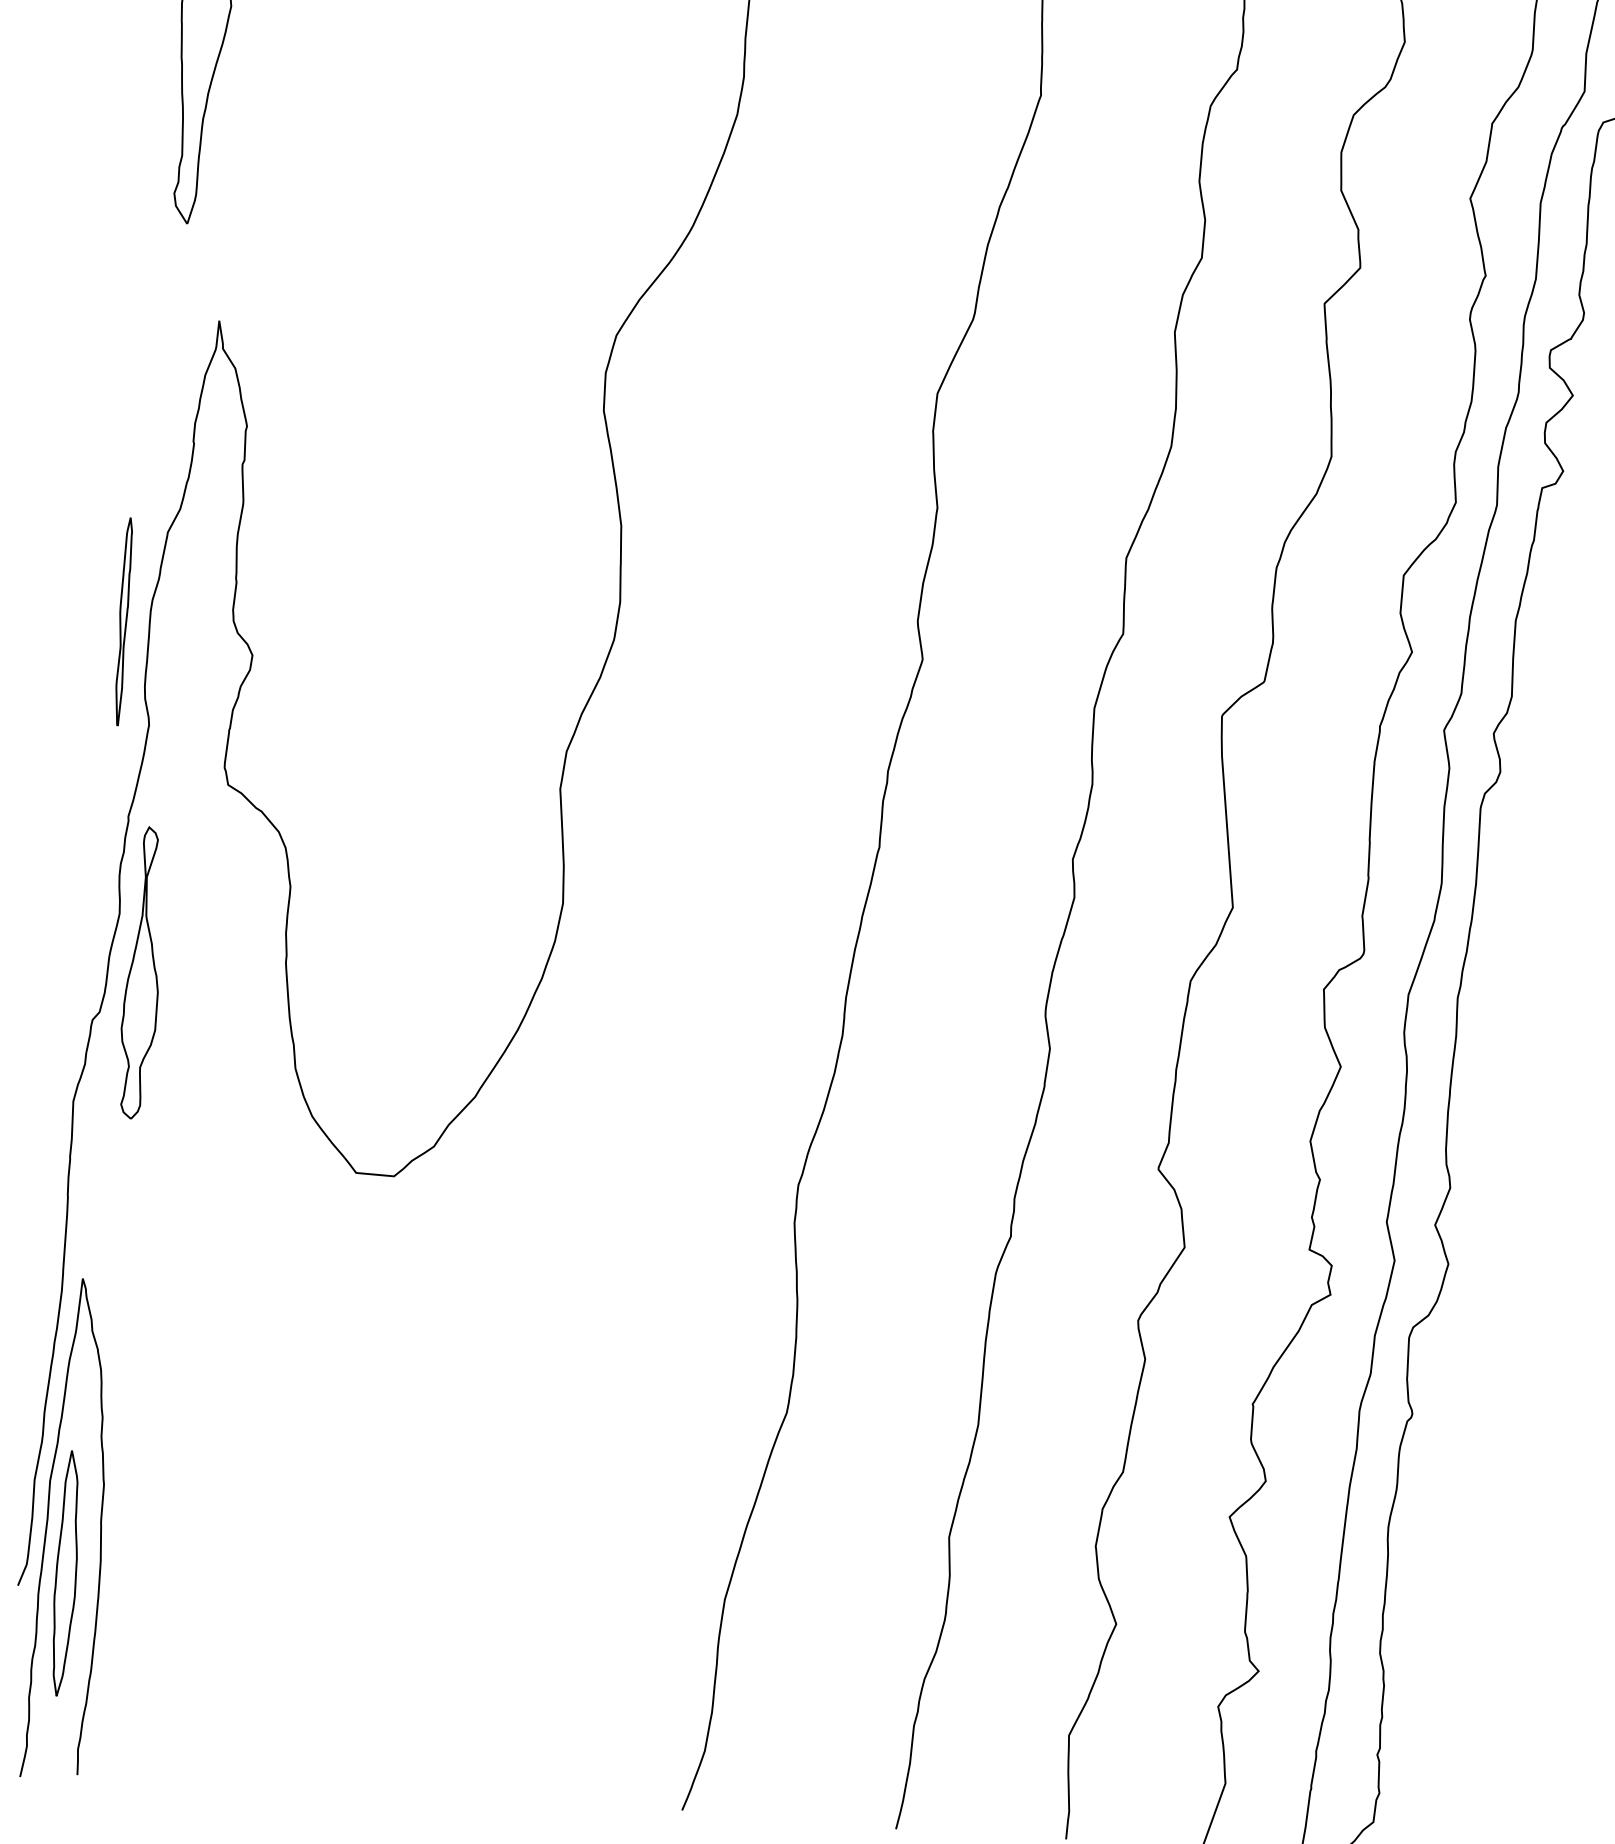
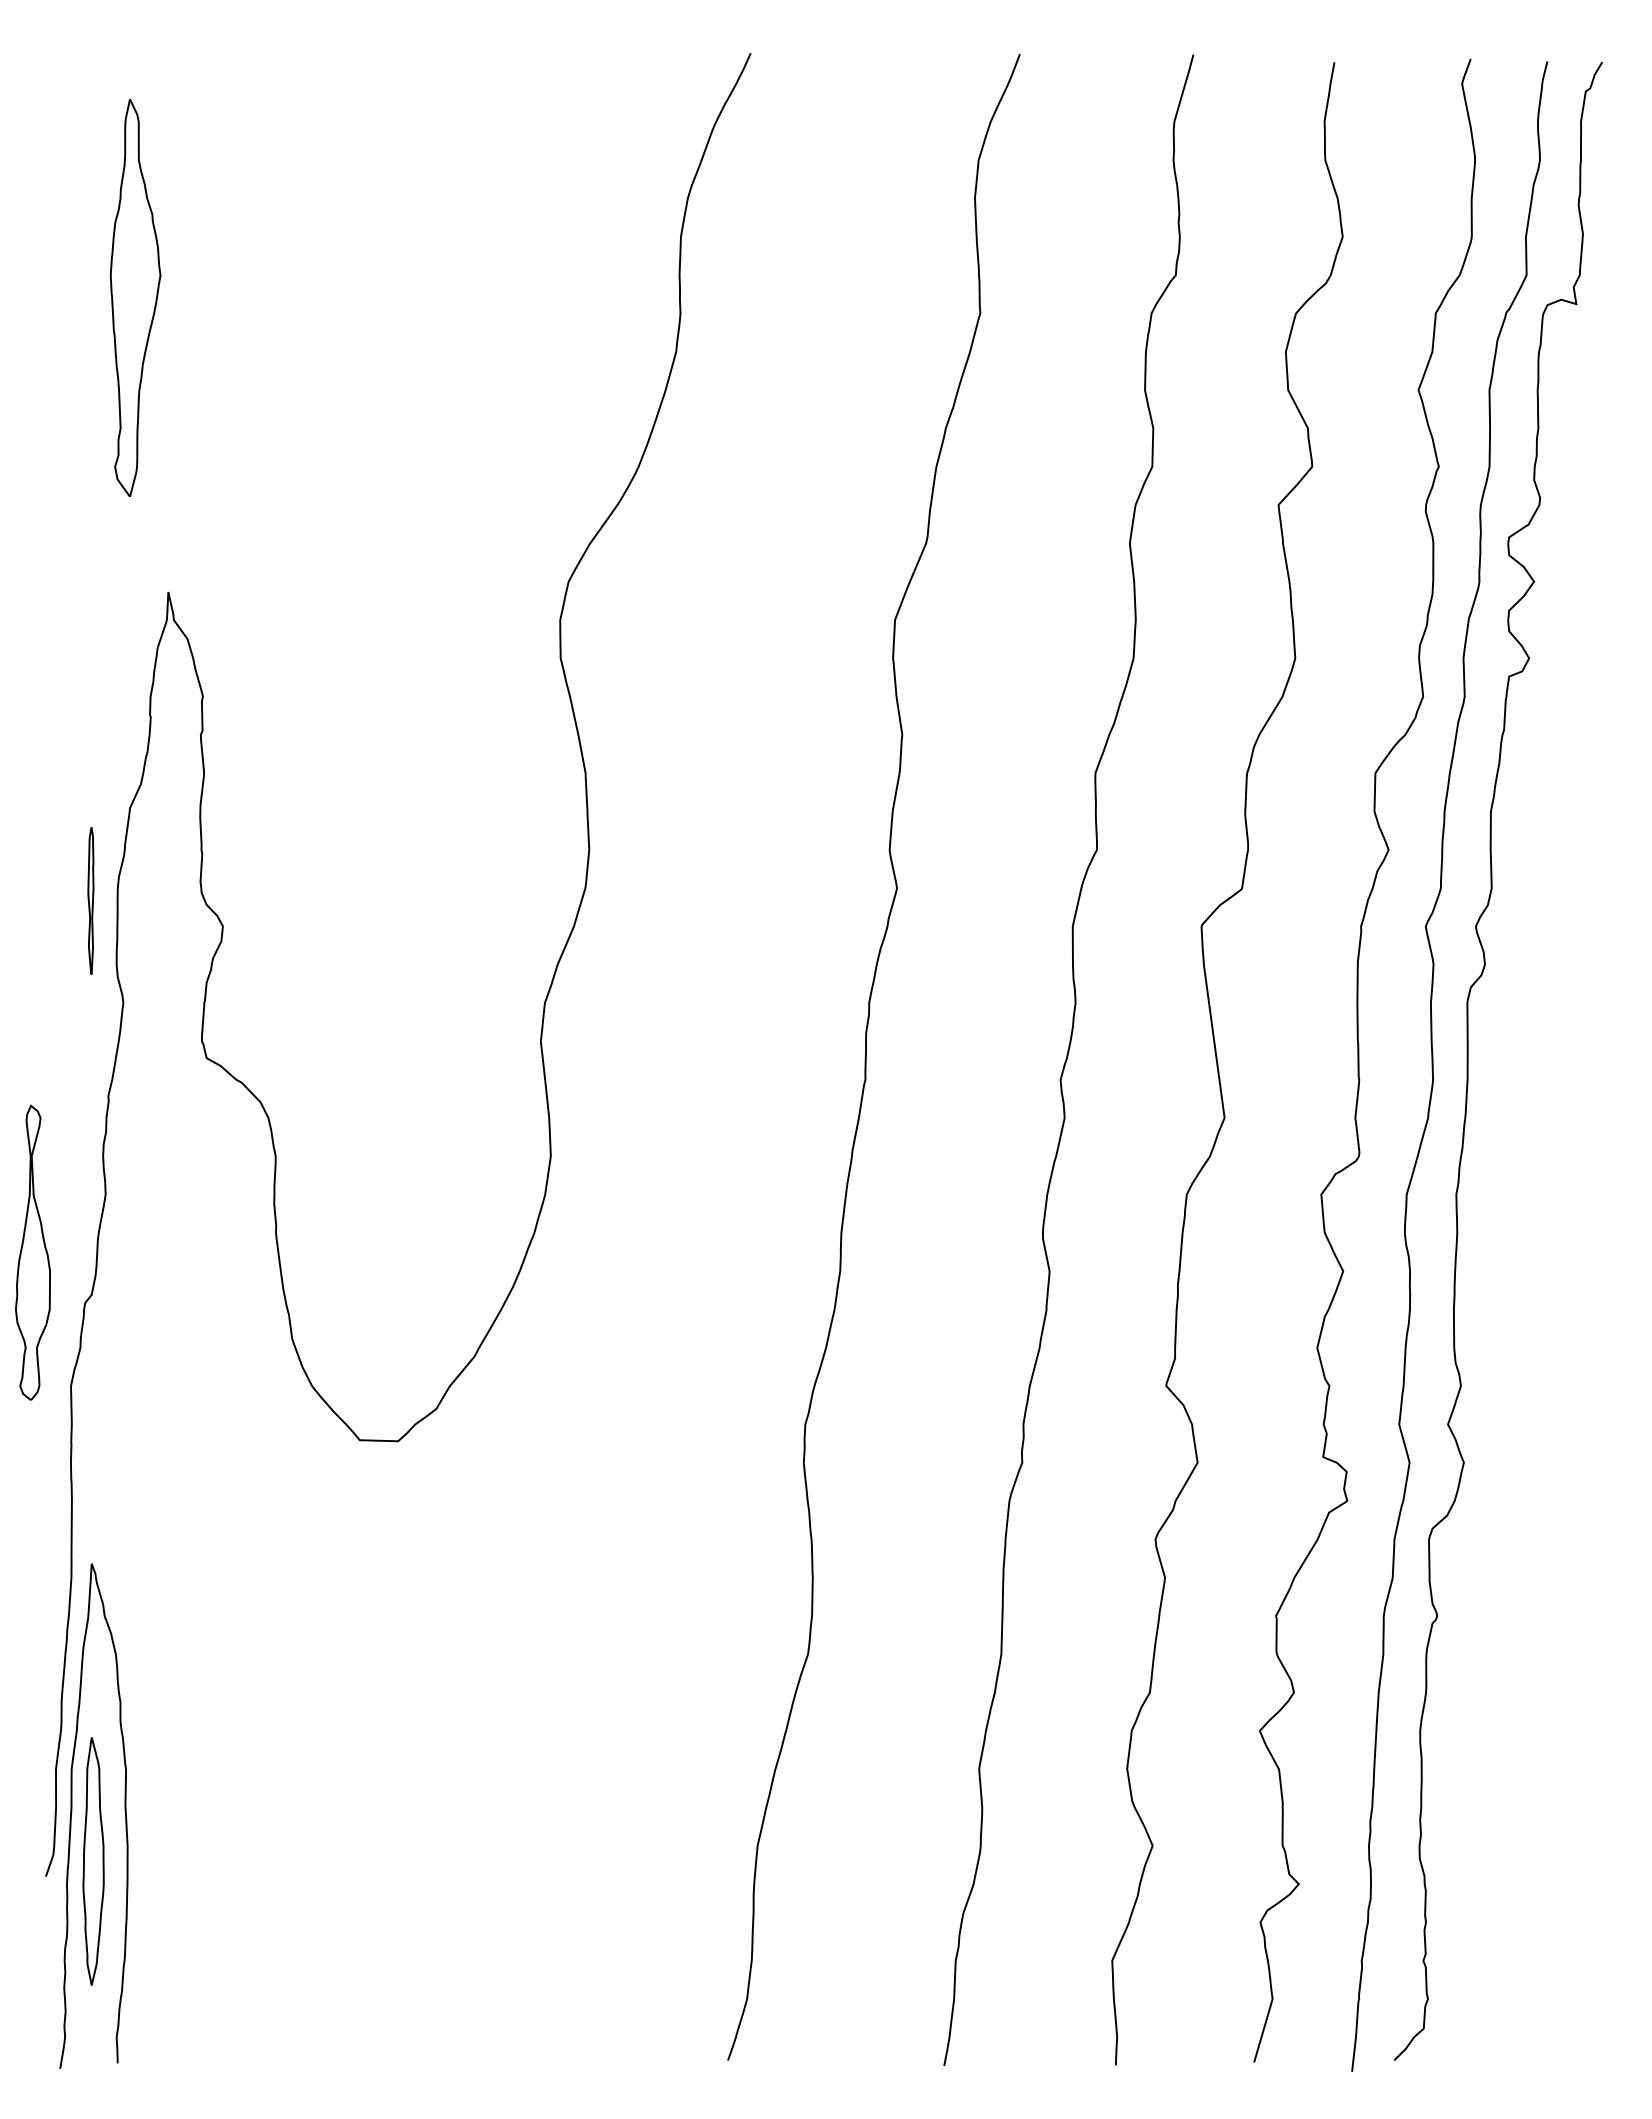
part: (122, 621) -> (90, 900), size x0.7
part: (141, 972) -> (32, 1252), moved

